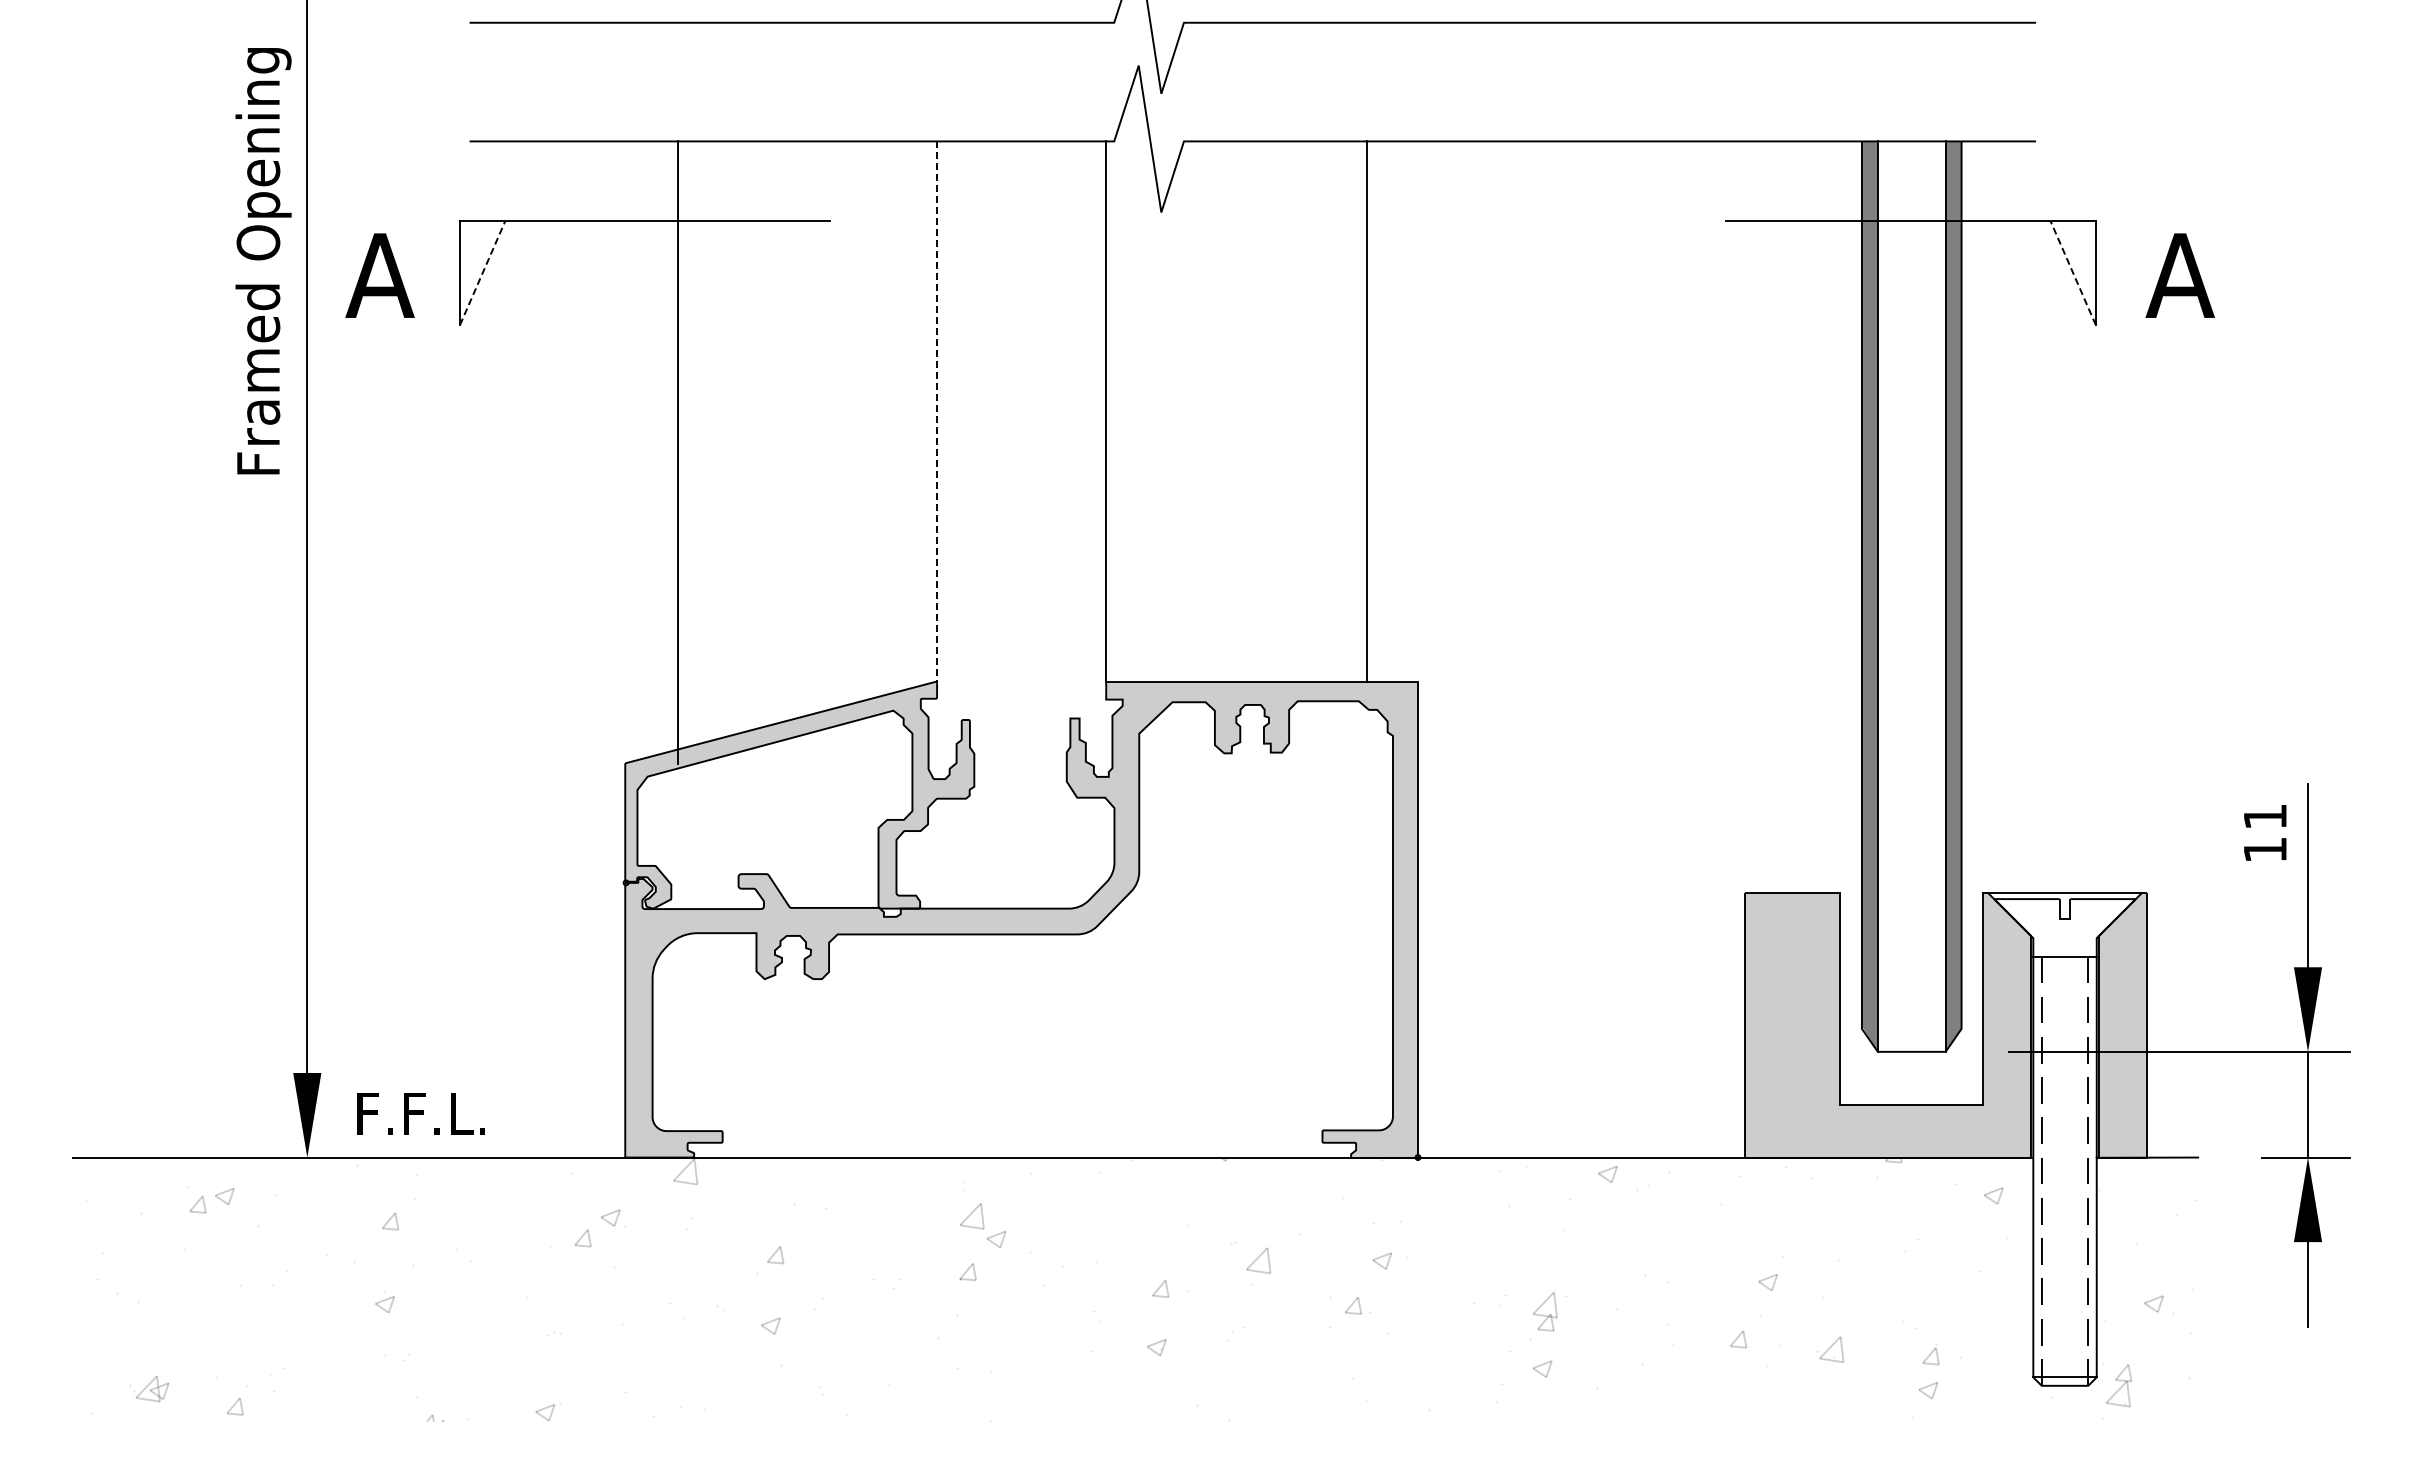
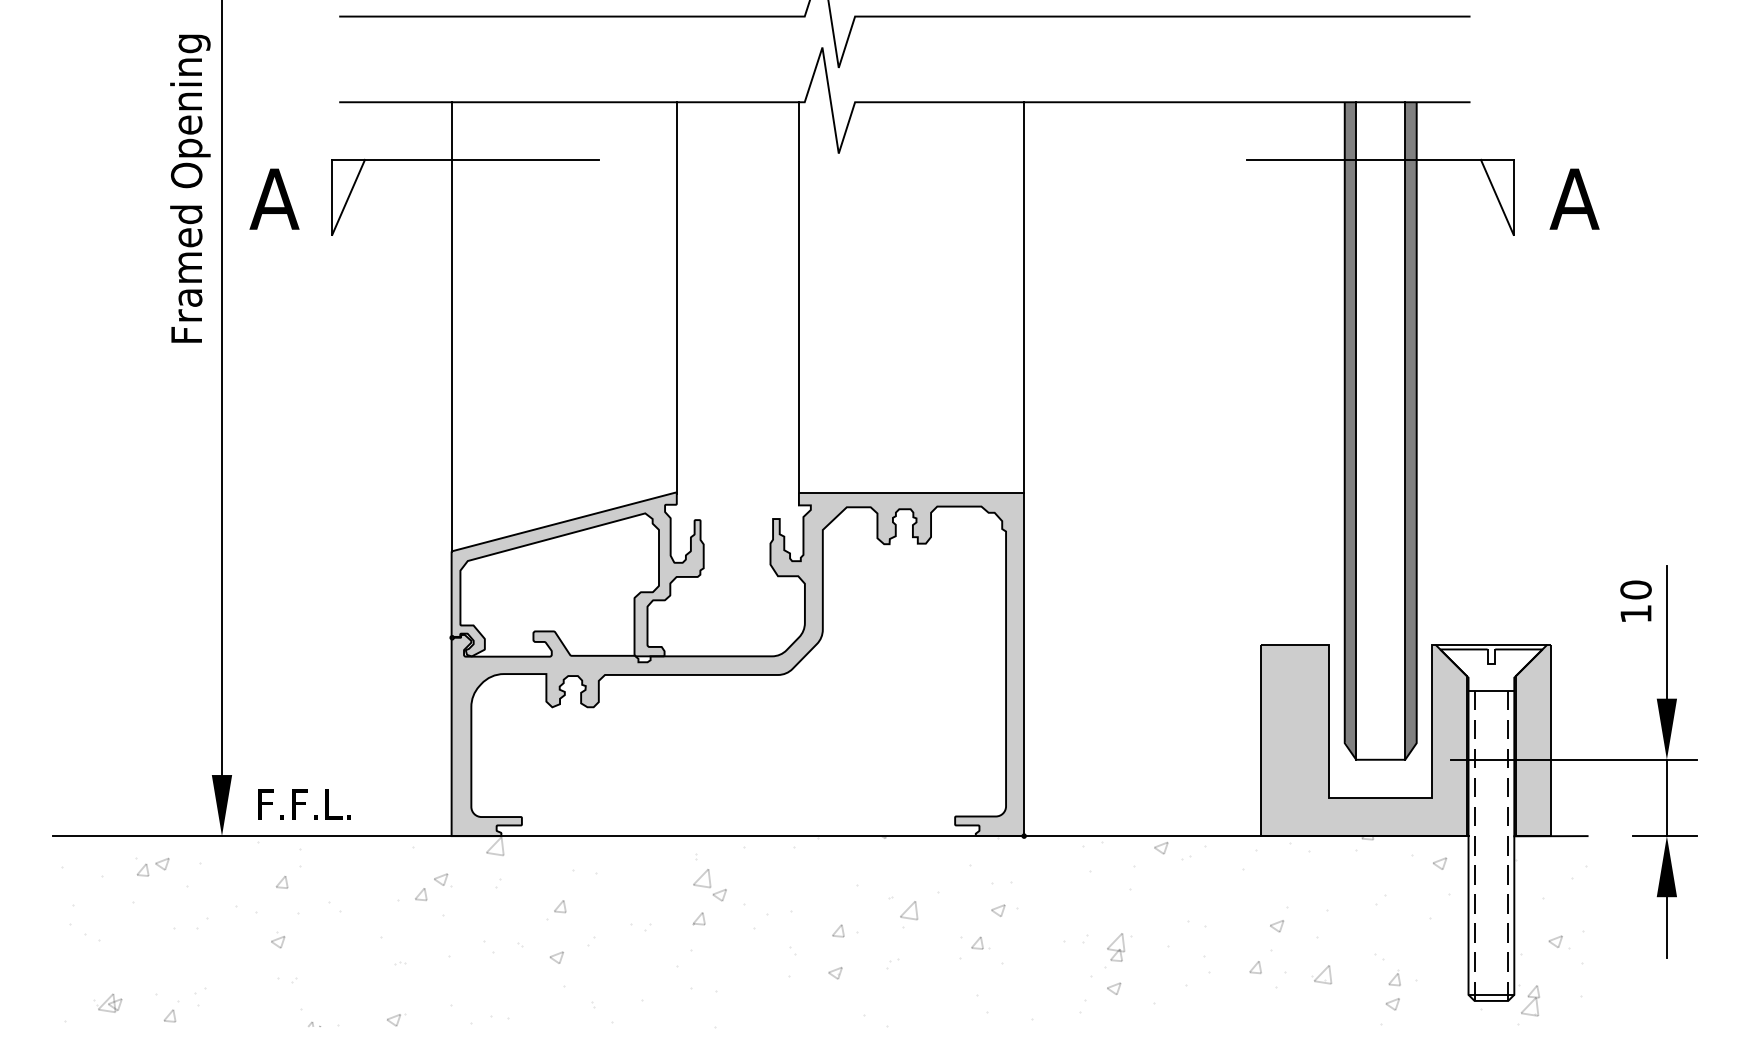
line: (482, 273) -> (348, 197), dashed -> solid
line: (2073, 273) -> (1497, 197), dashed -> solid
line: (1367, 411) -> (1024, 297), moved
line: (937, 412) -> (677, 298), dashed -> solid
line: (678, 452) -> (451, 326), moved
text: (2265, 816) -> (1636, 589), 11 -> 10

